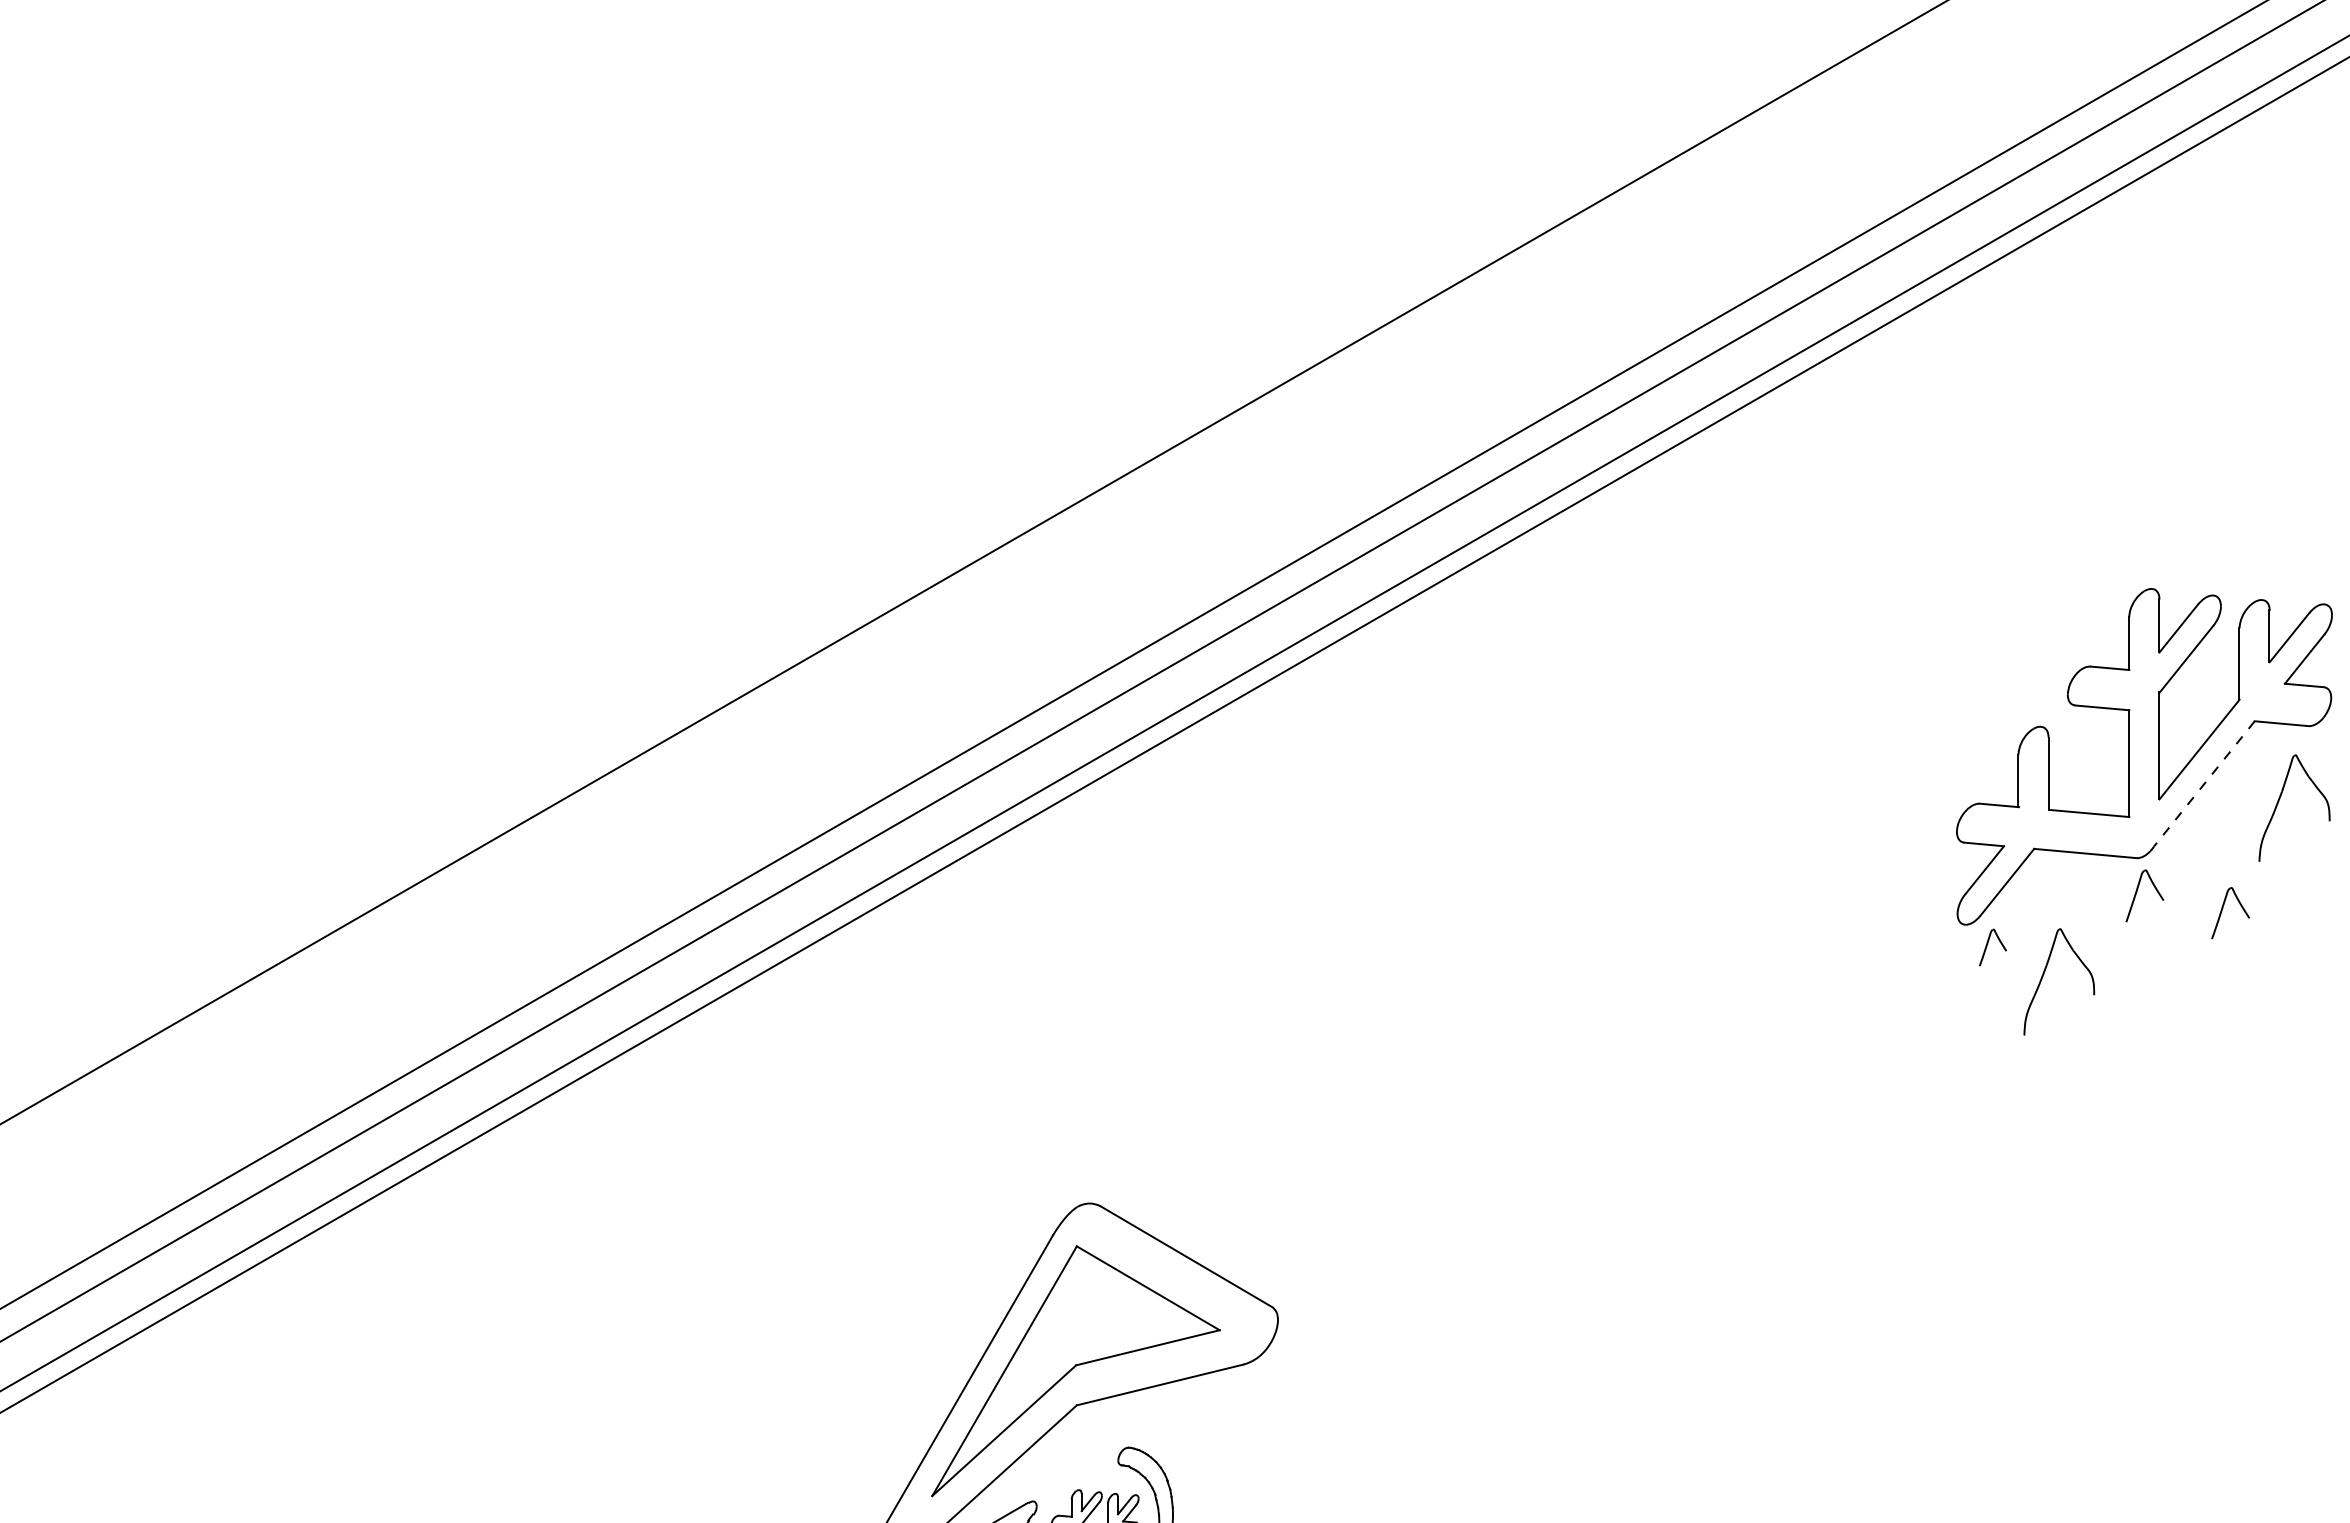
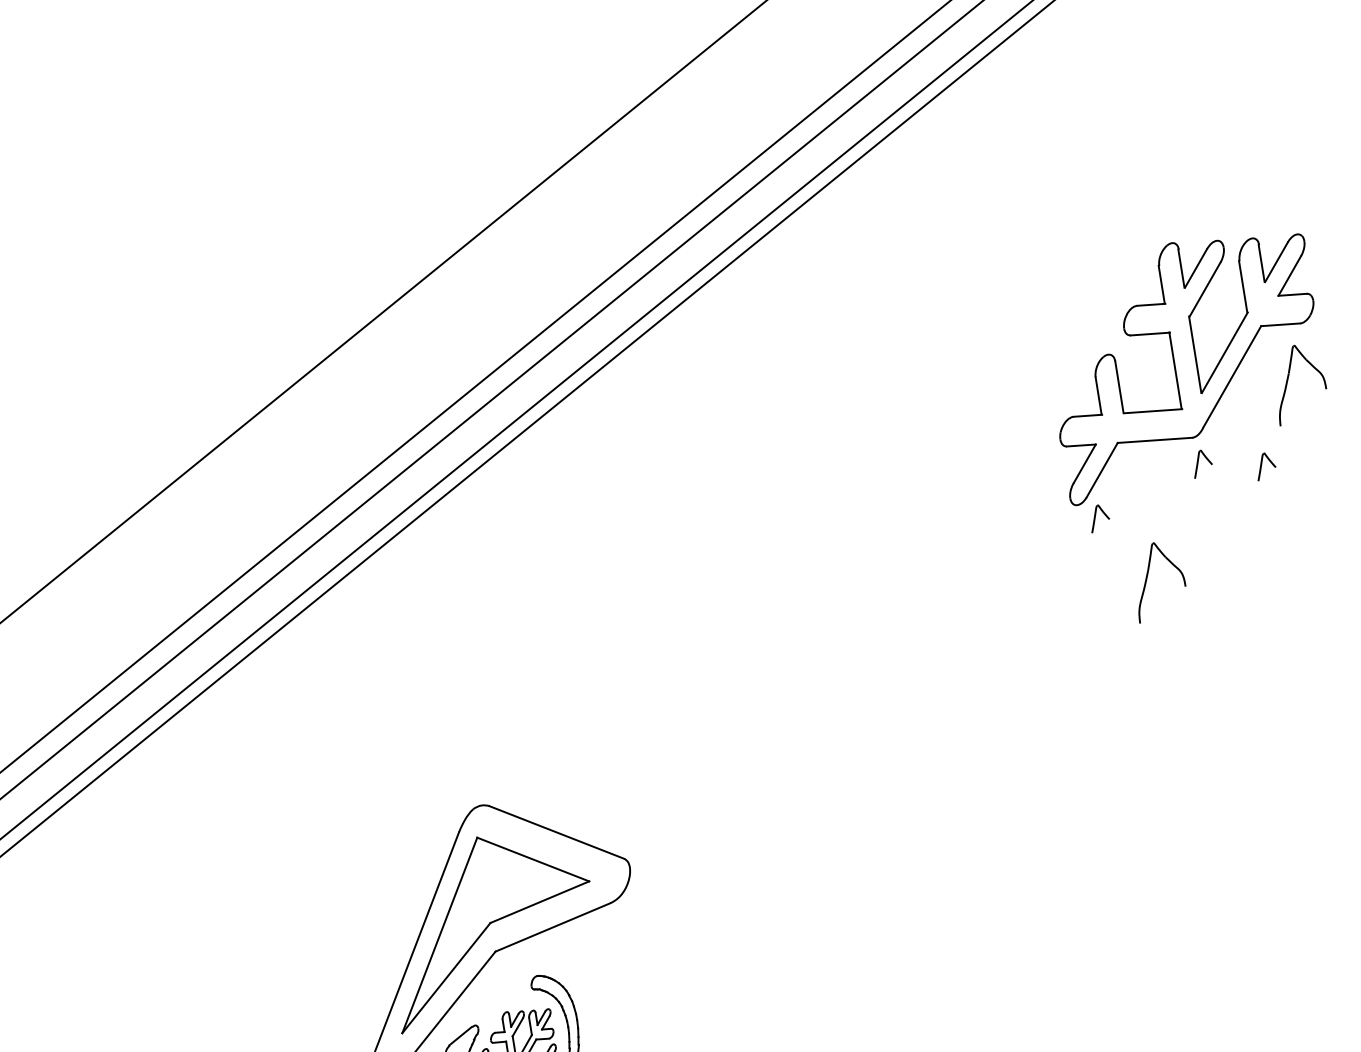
line: (2204, 784) -> (1232, 377), dashed -> solid
part: (2144, 895) -> (1202, 463), size x0.71
part: (2230, 912) -> (1265, 465), size x0.71
part: (2044, 974) -> (1147, 577), moved

